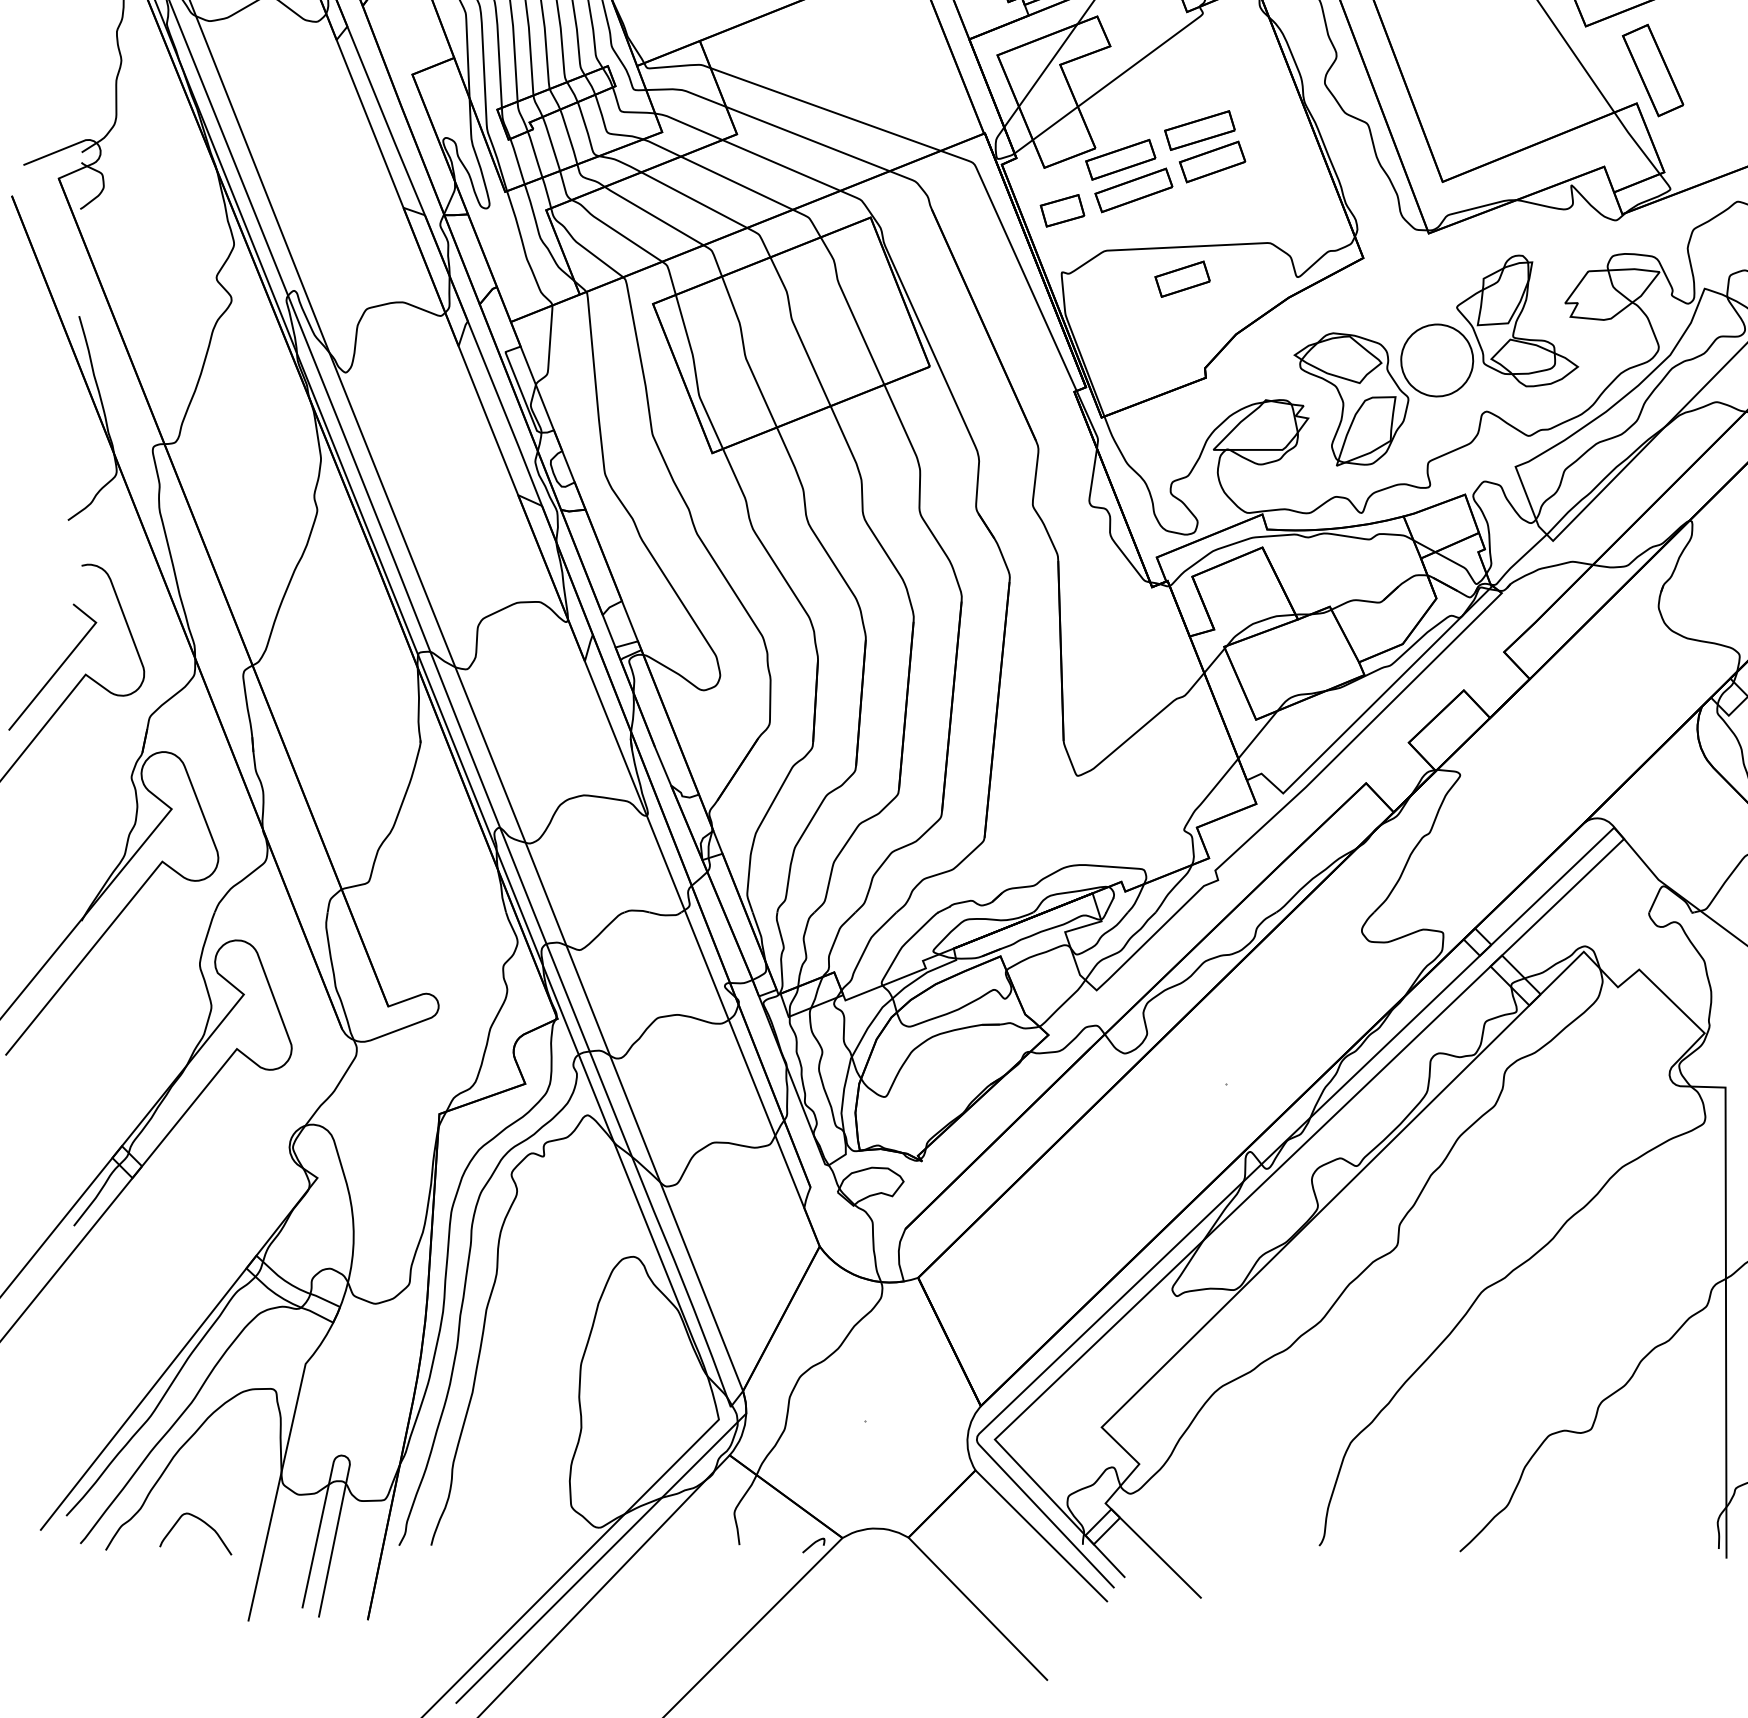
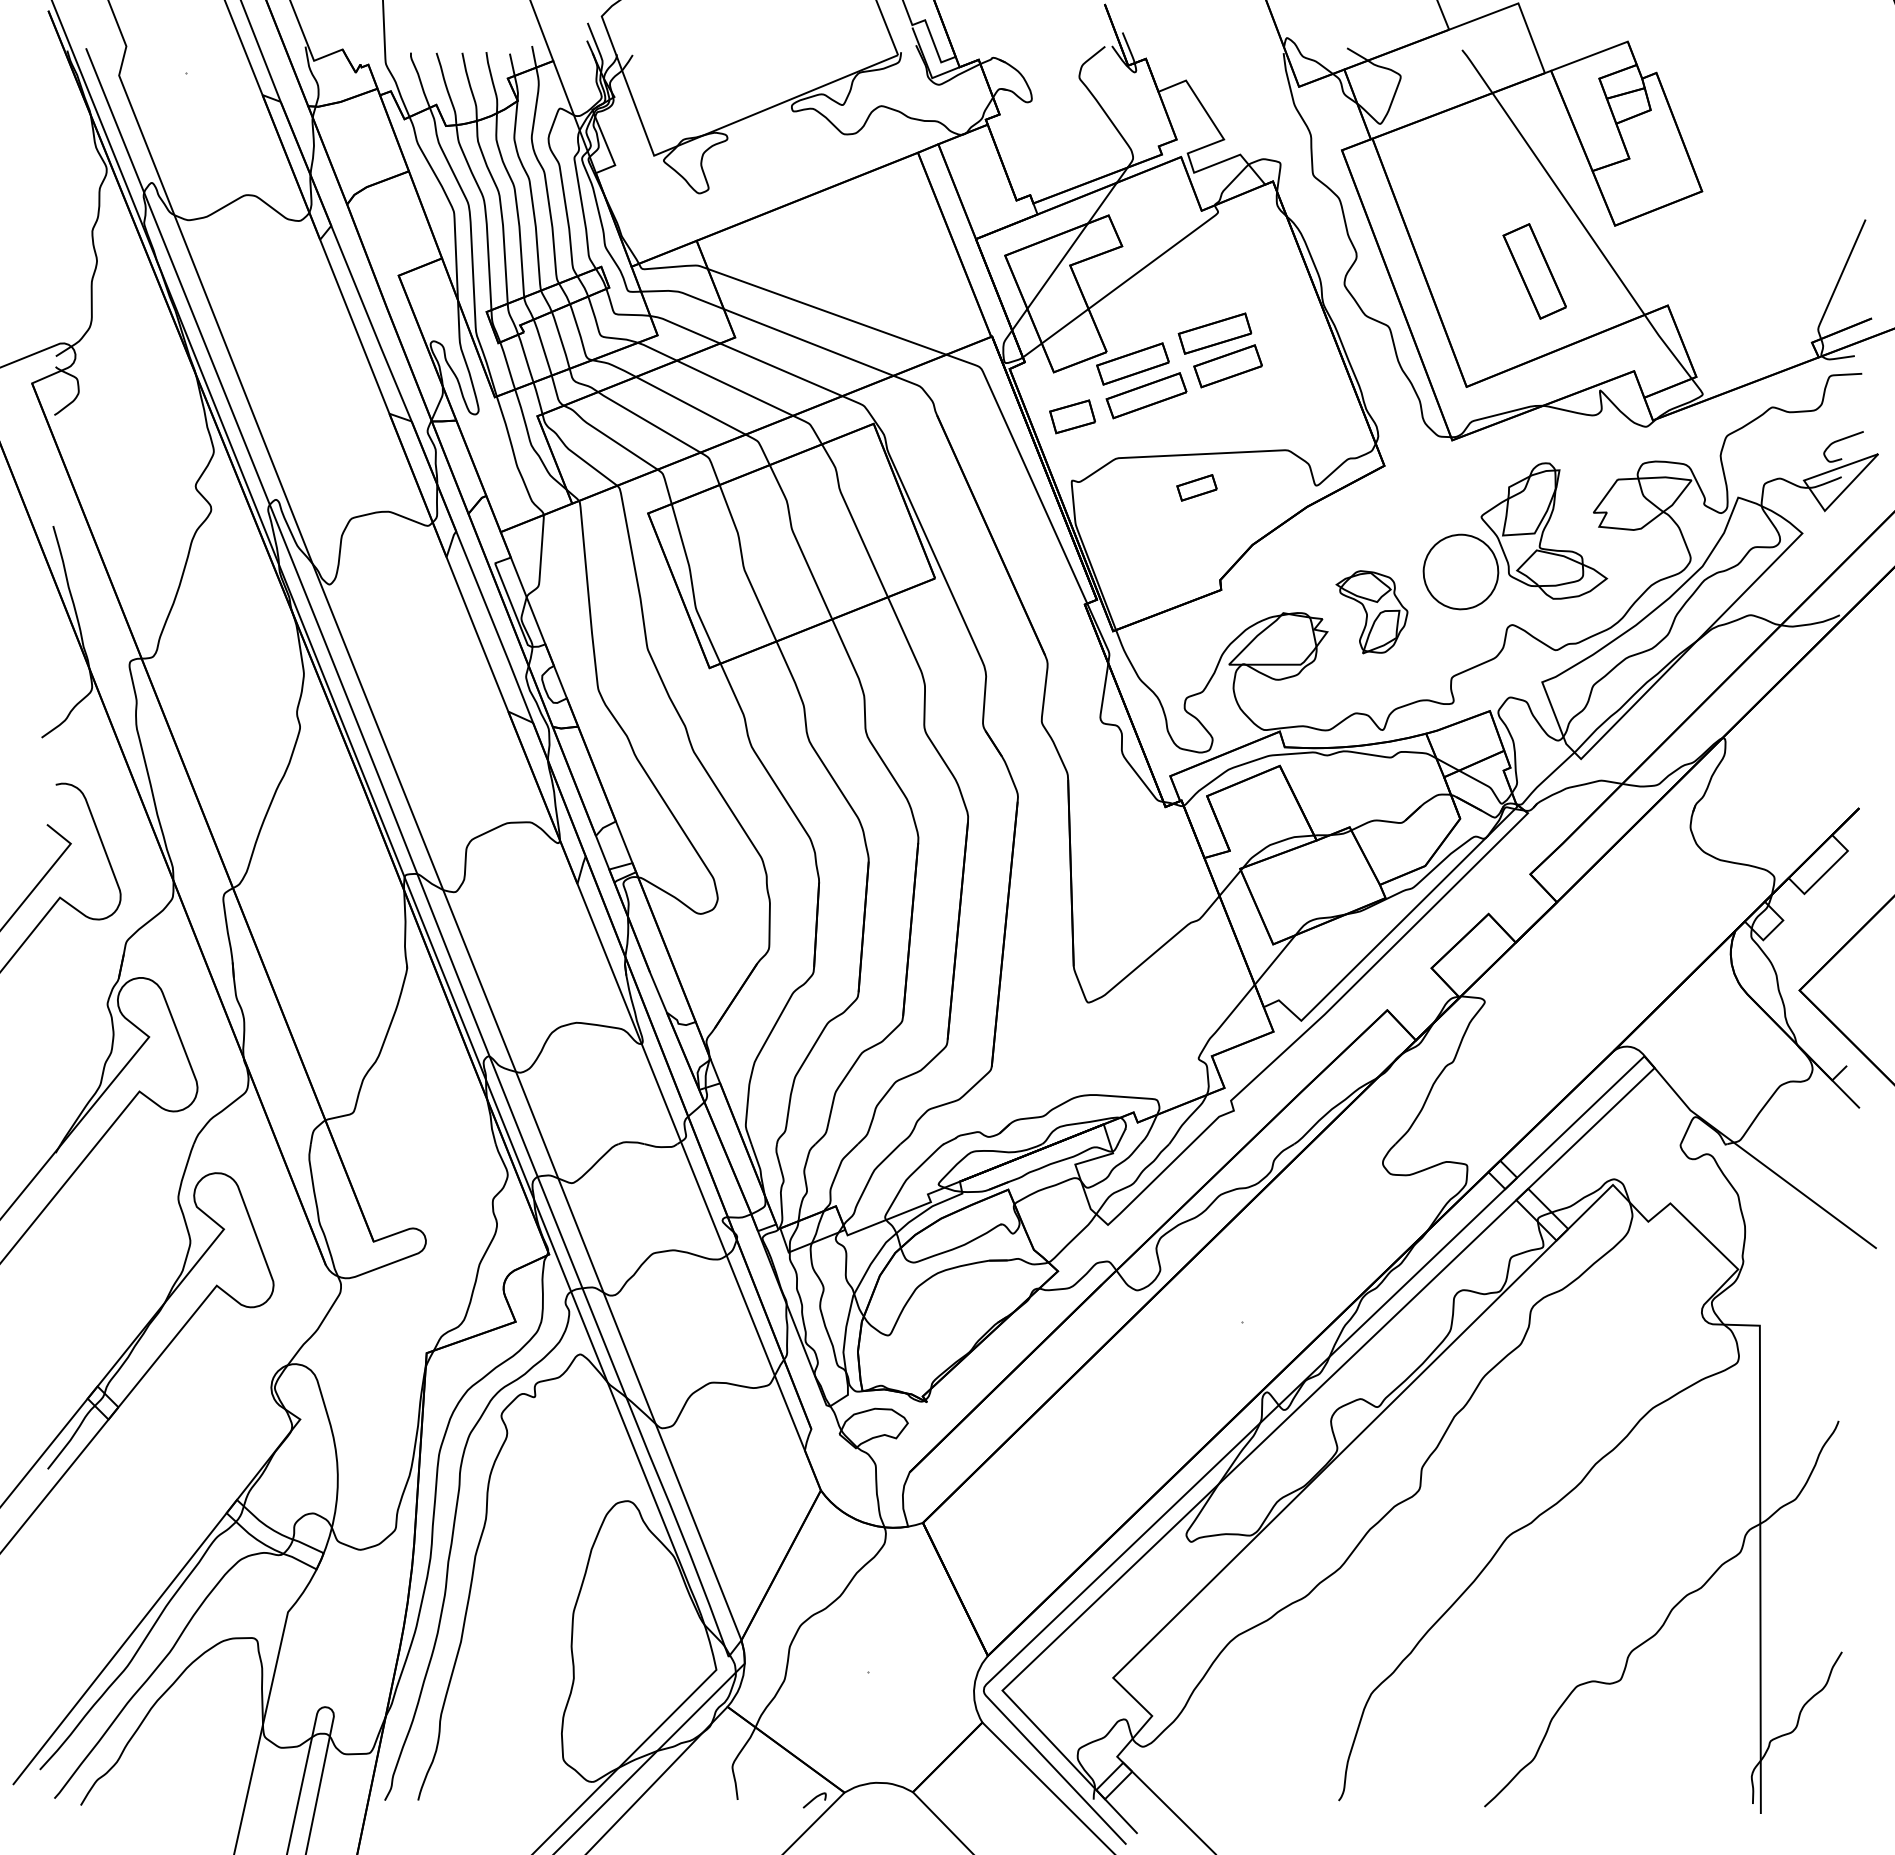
part: (1652, 70) -> (1534, 271), moved
part: (1182, 278) -> (1196, 487), size x0.7
part: (1350, 398) -> (1371, 611), size x0.6
curve: (202, 1522) -> (181, 1776), removed

